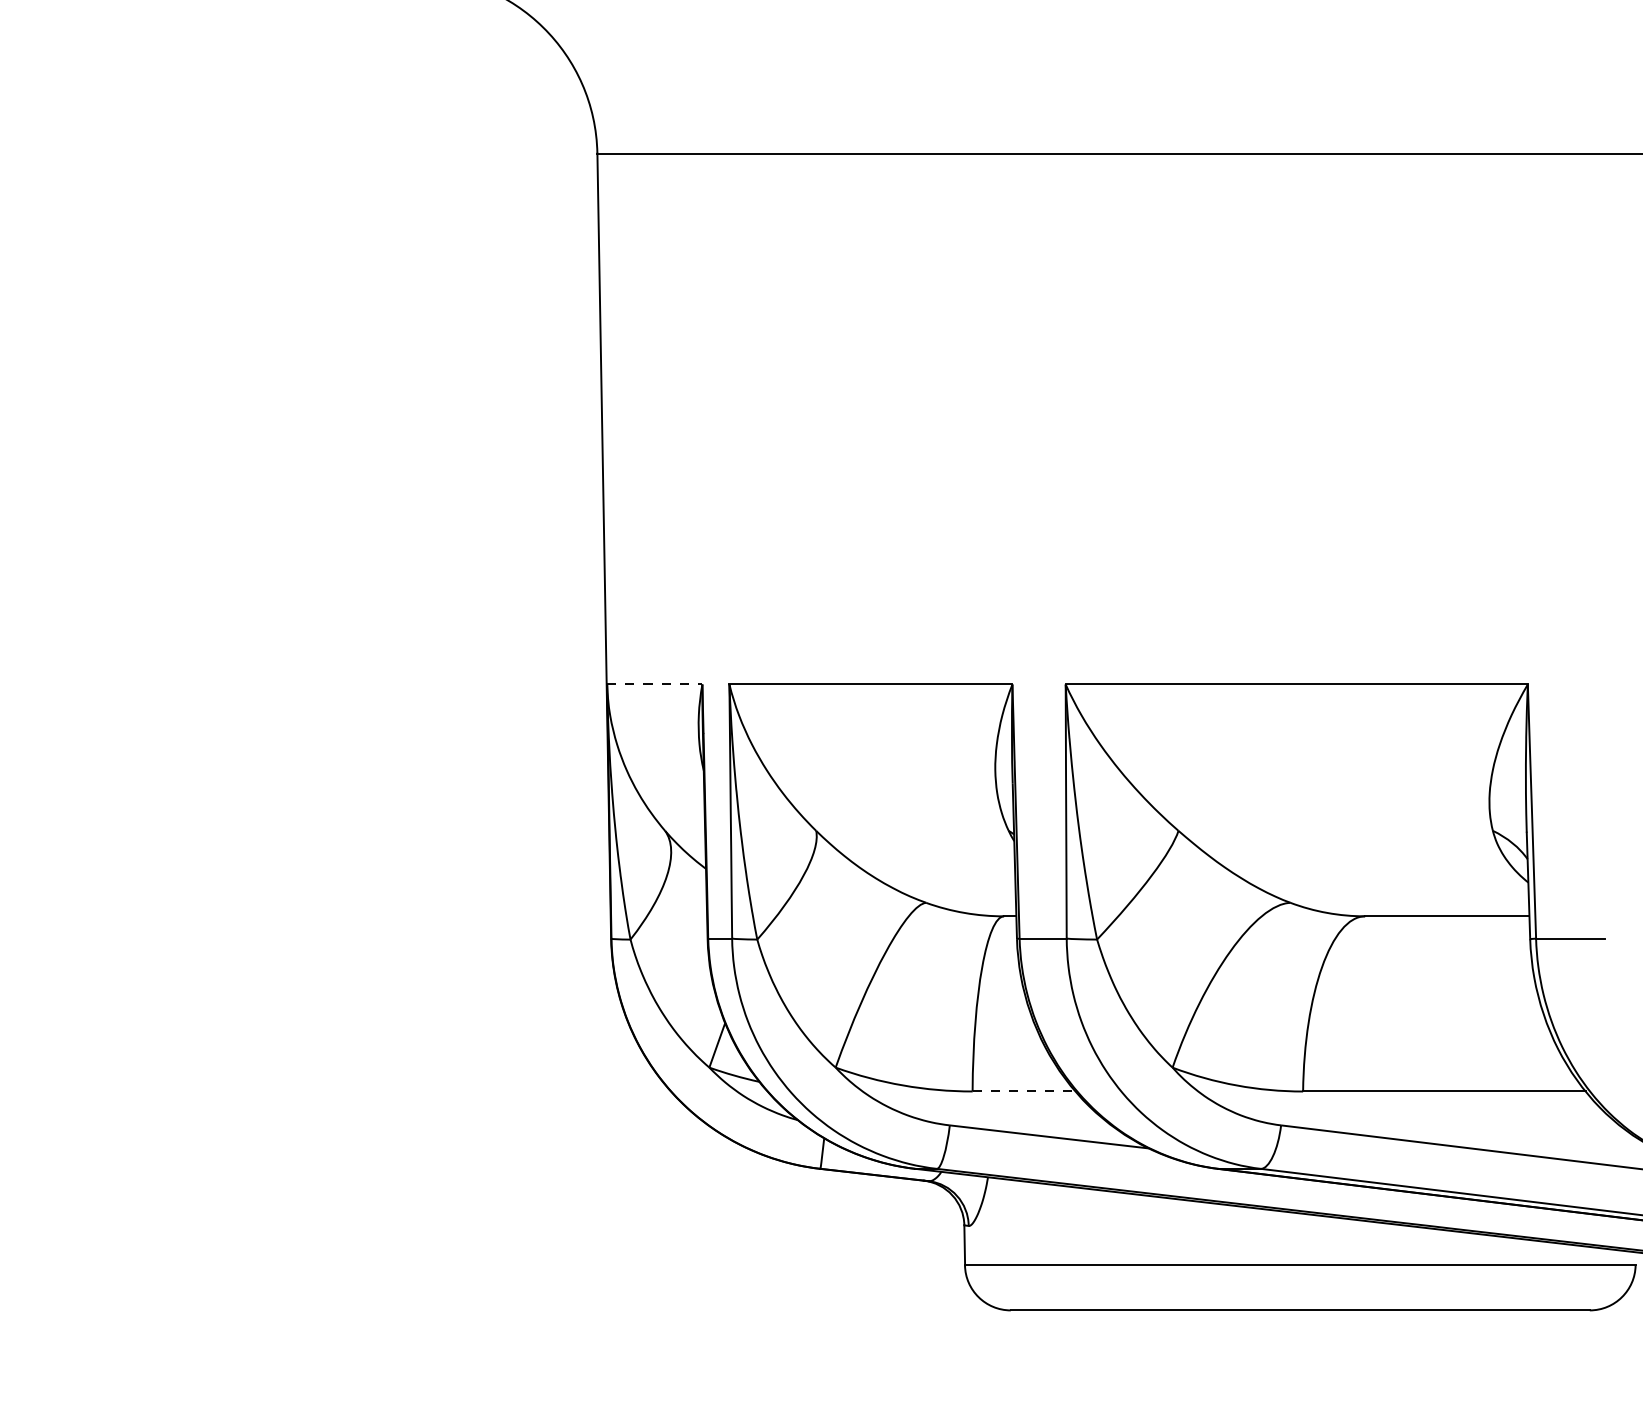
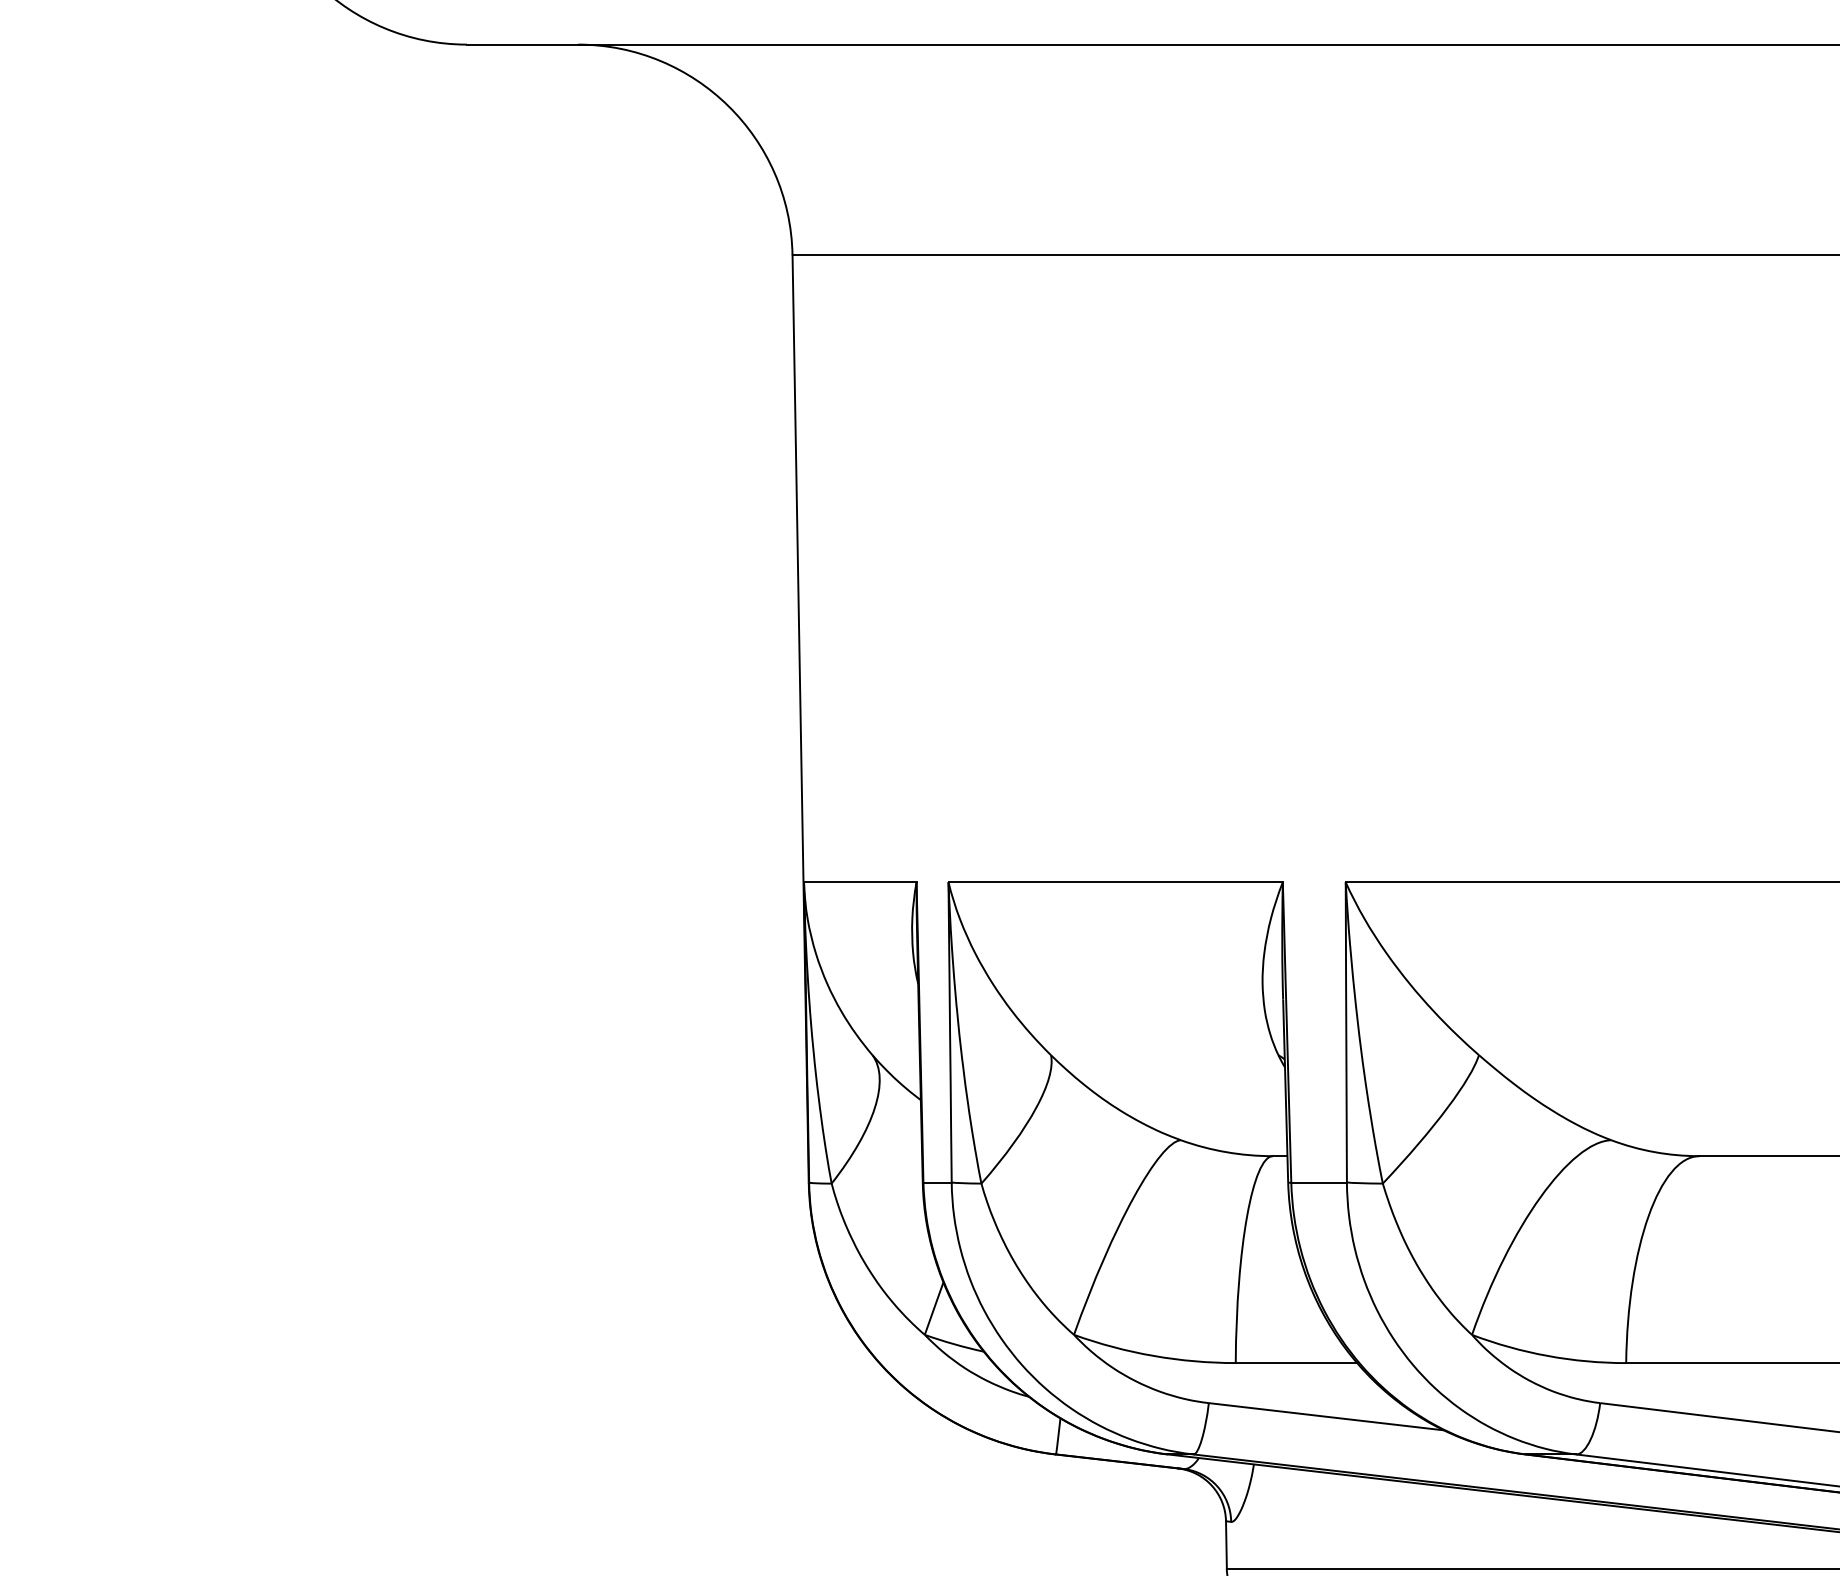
line: (654, 684) -> (859, 882), dashed -> solid
line: (1024, 1091) -> (1297, 1363), dashed -> solid

